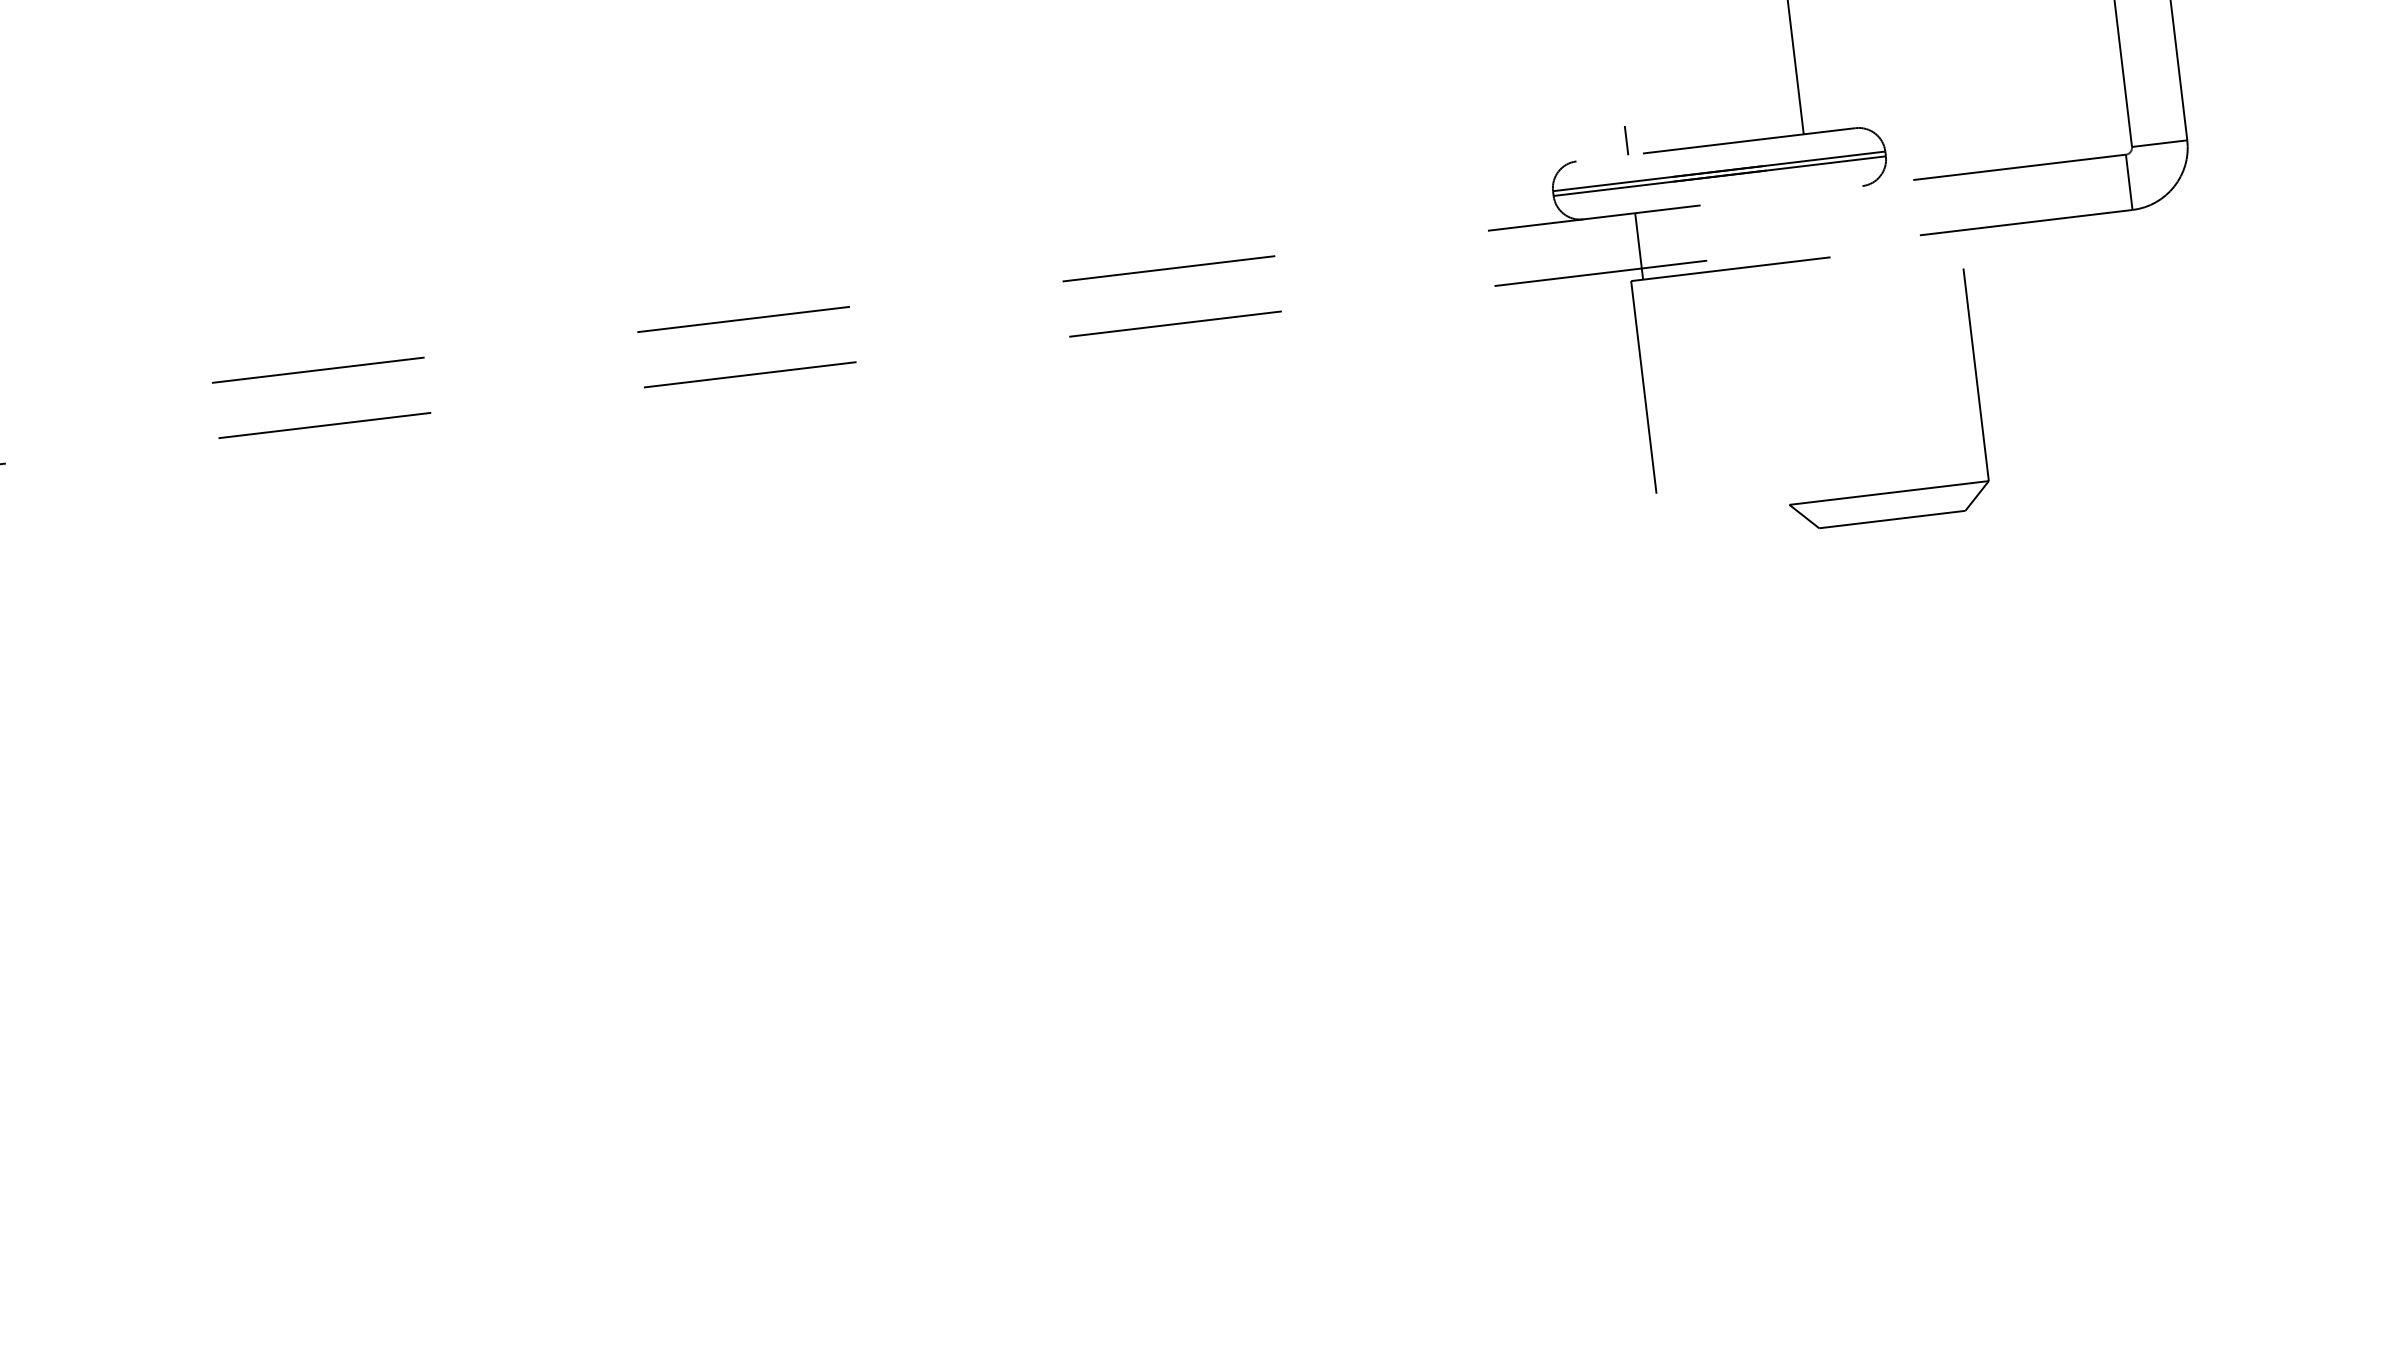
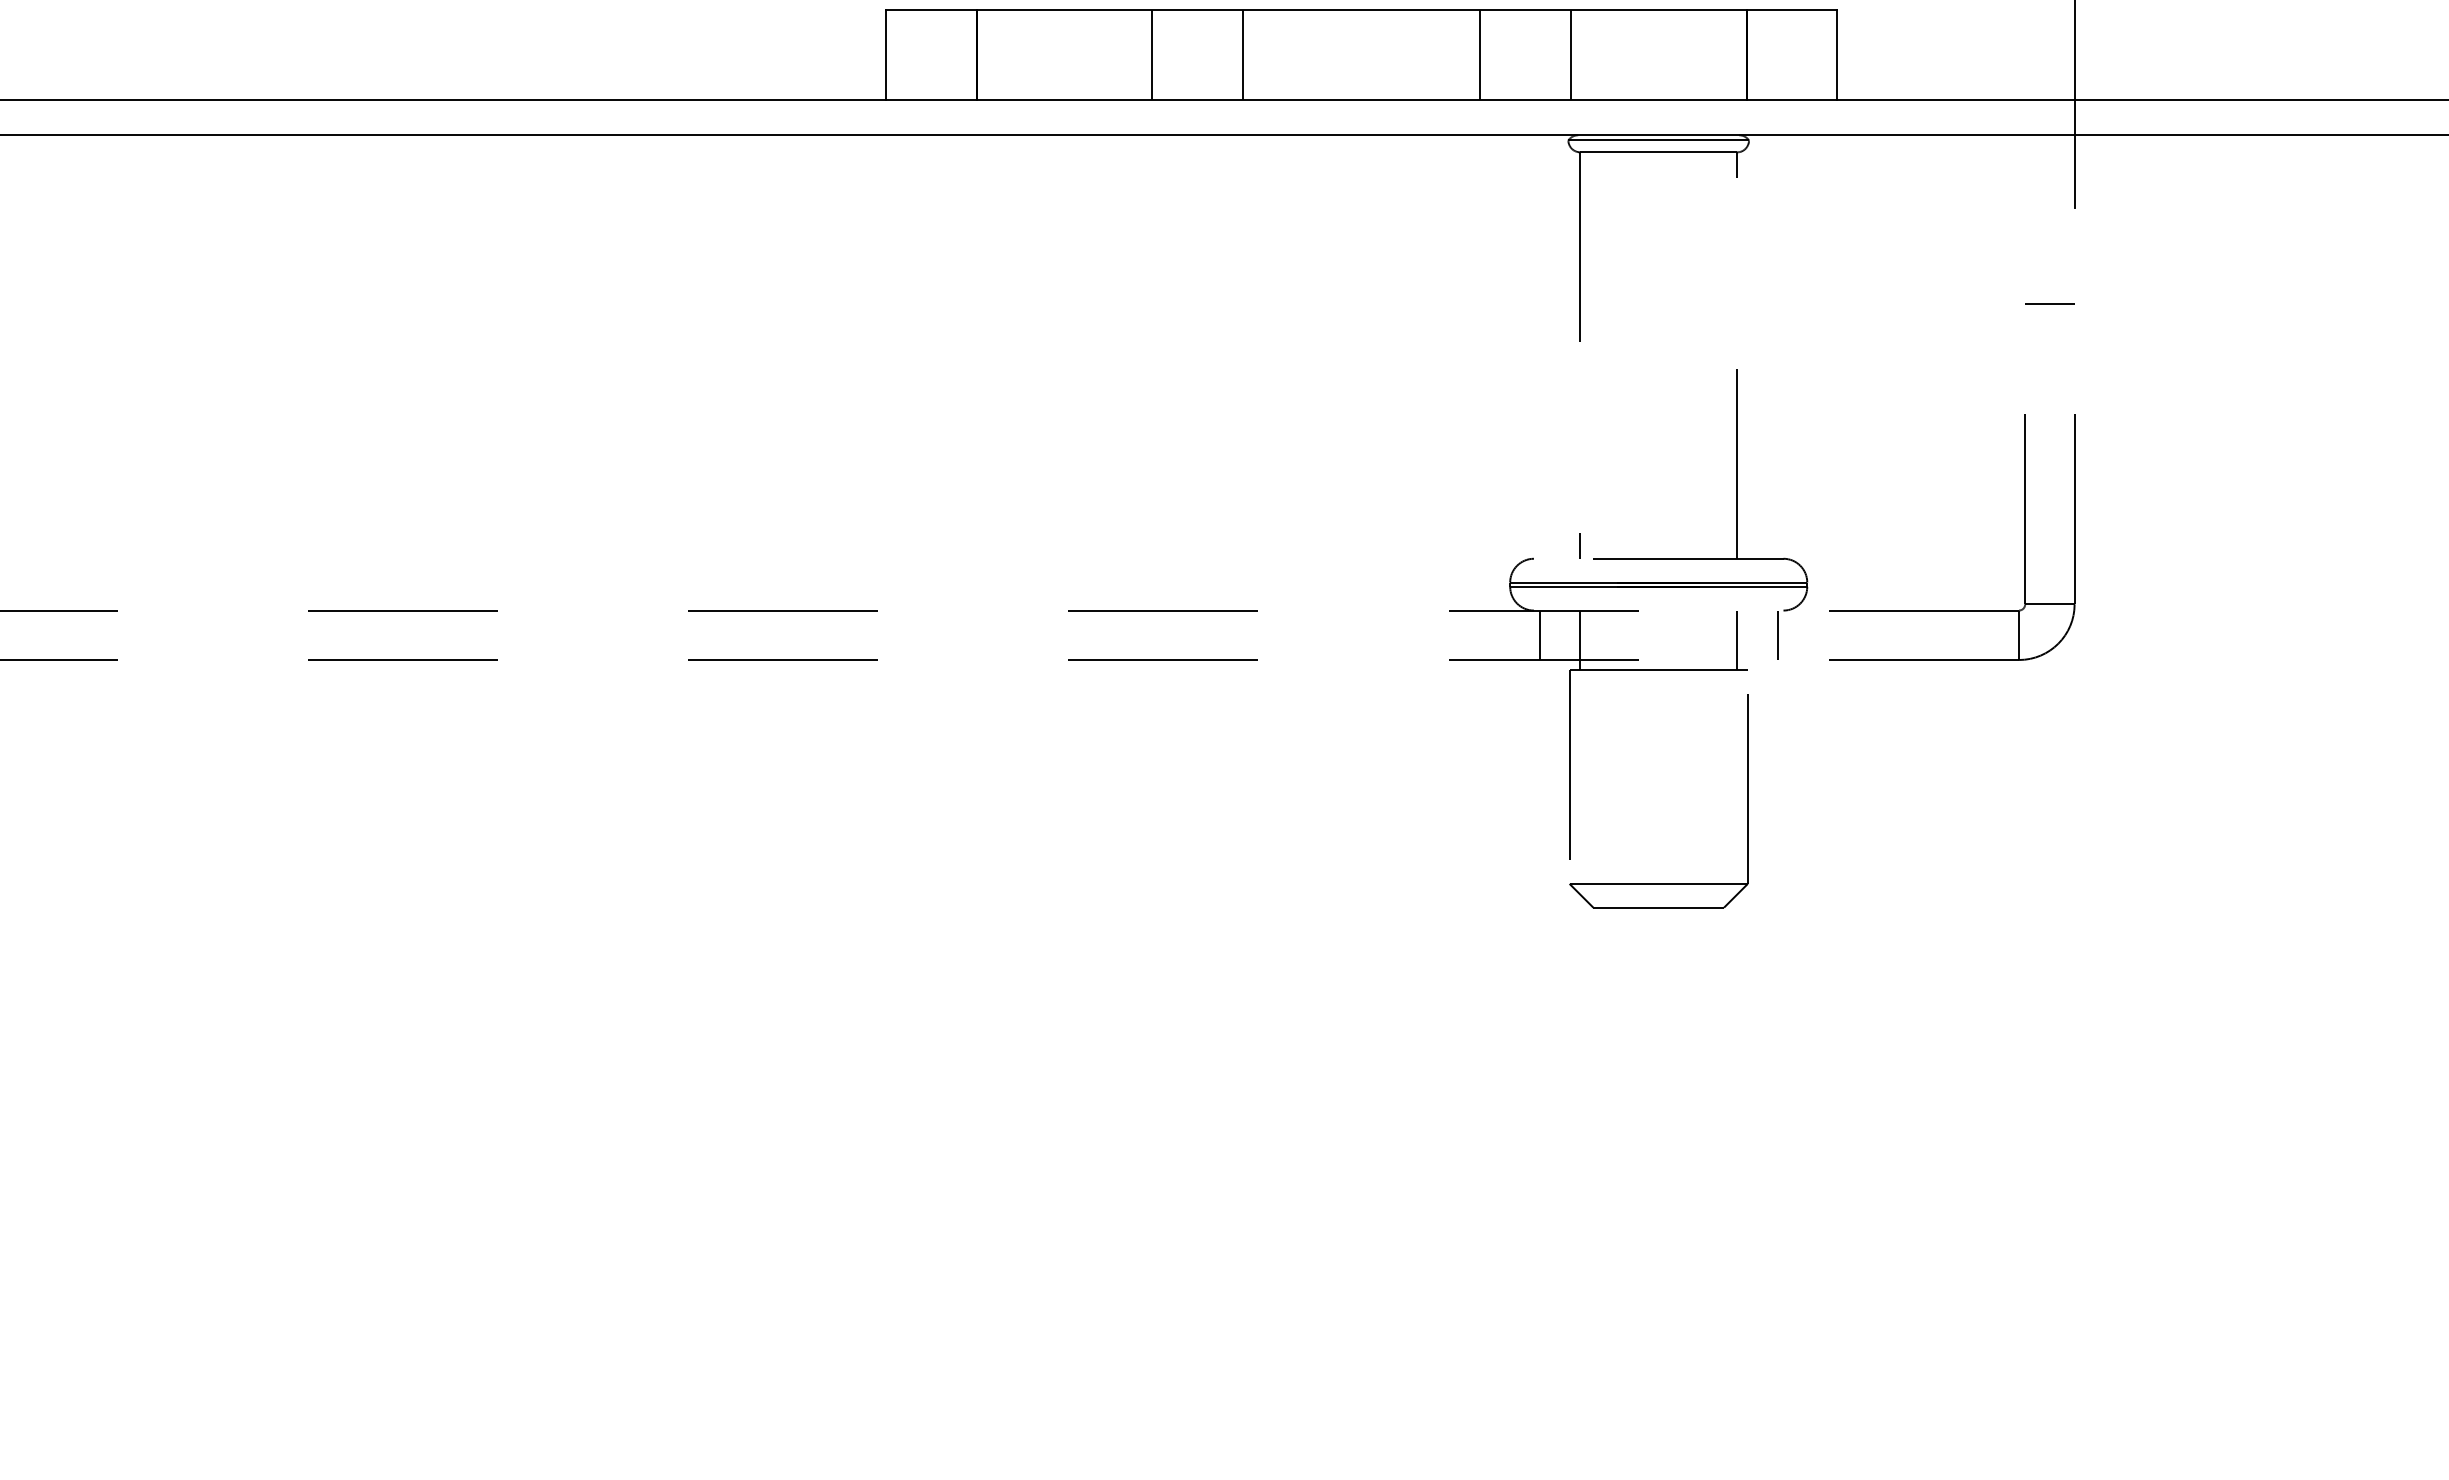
line: (1859, 214) -> (1777, 635), added
line: (1815, 225) -> (1737, 640), added
line: (1592, 246) -> (1539, 635), added
part: (1888, 492) -> (1658, 883), moved

